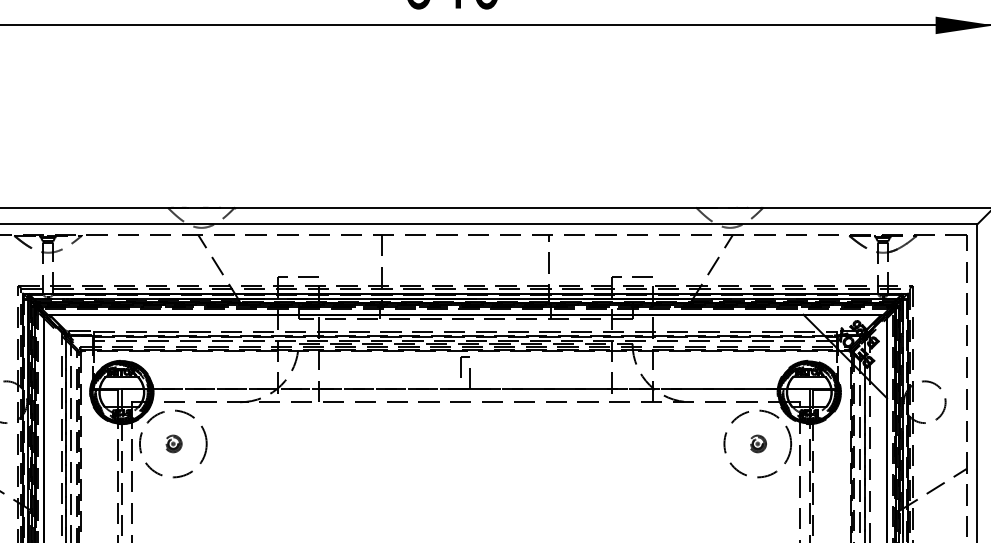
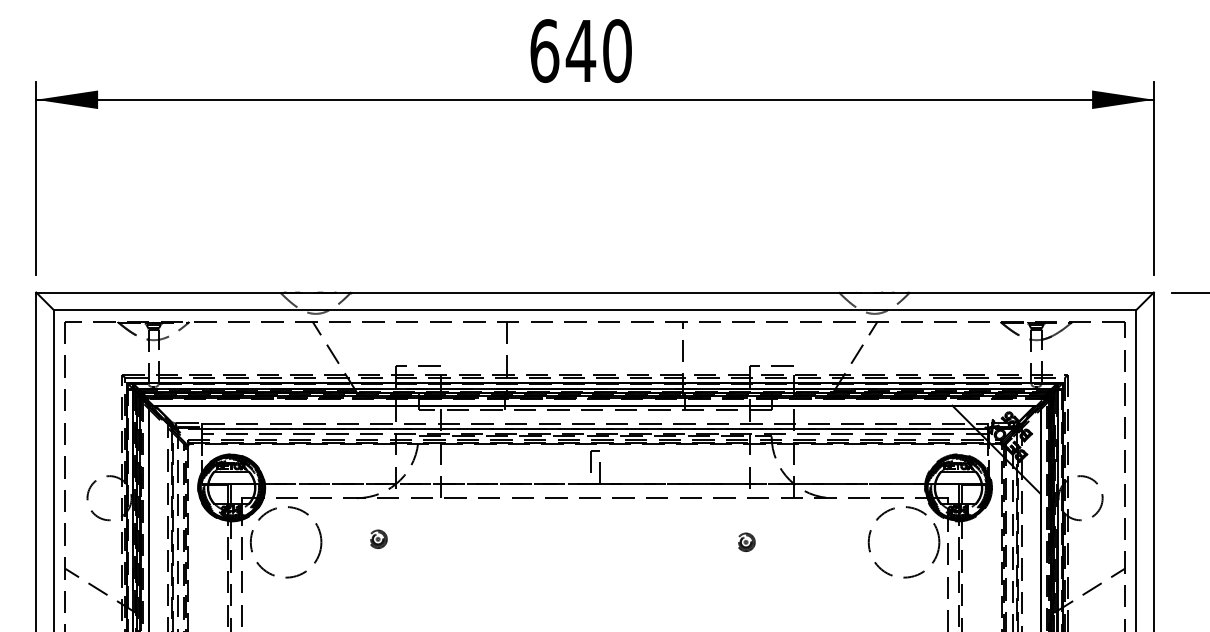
part: (173, 443) -> (378, 538), moved
part: (758, 443) -> (746, 541), moved

